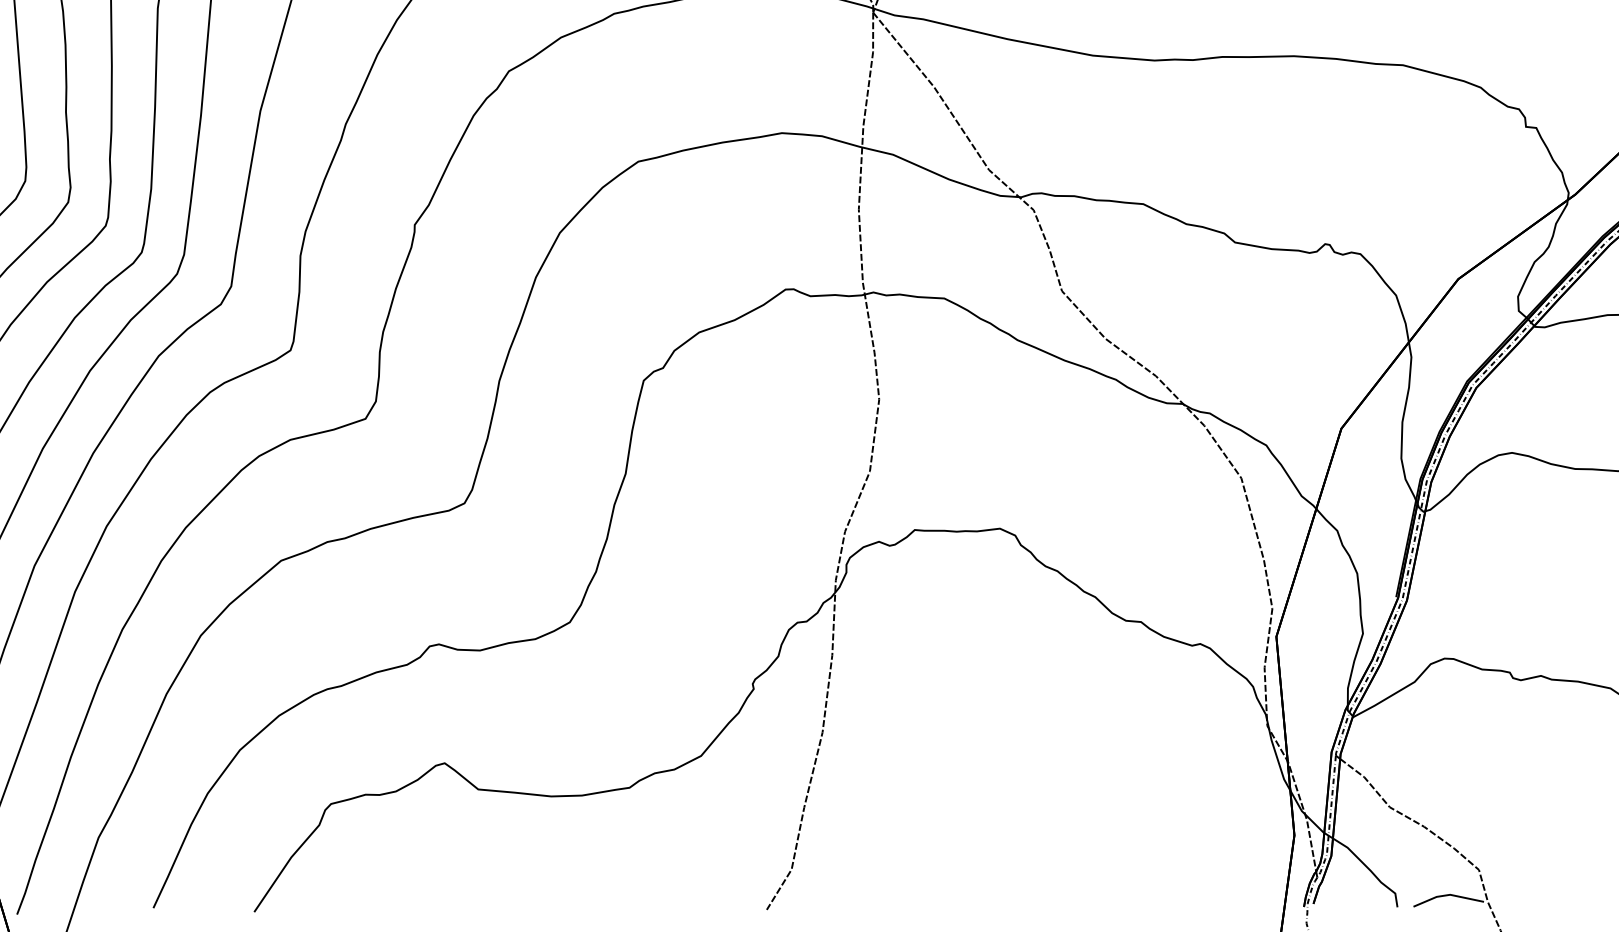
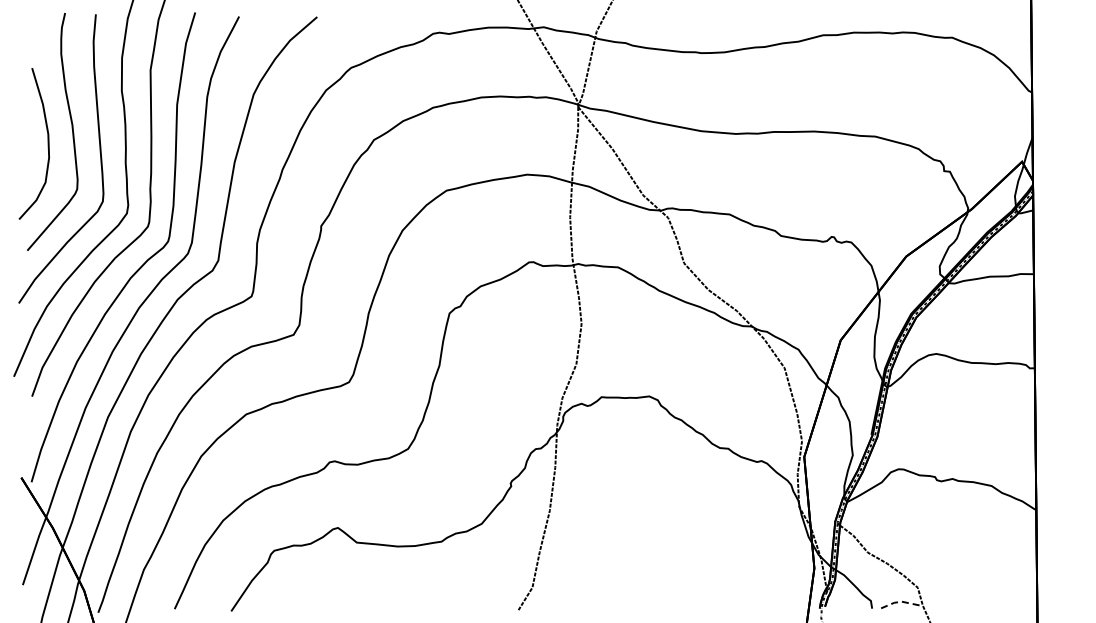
line: (1448, 894) -> (900, 601), solid -> dashed

